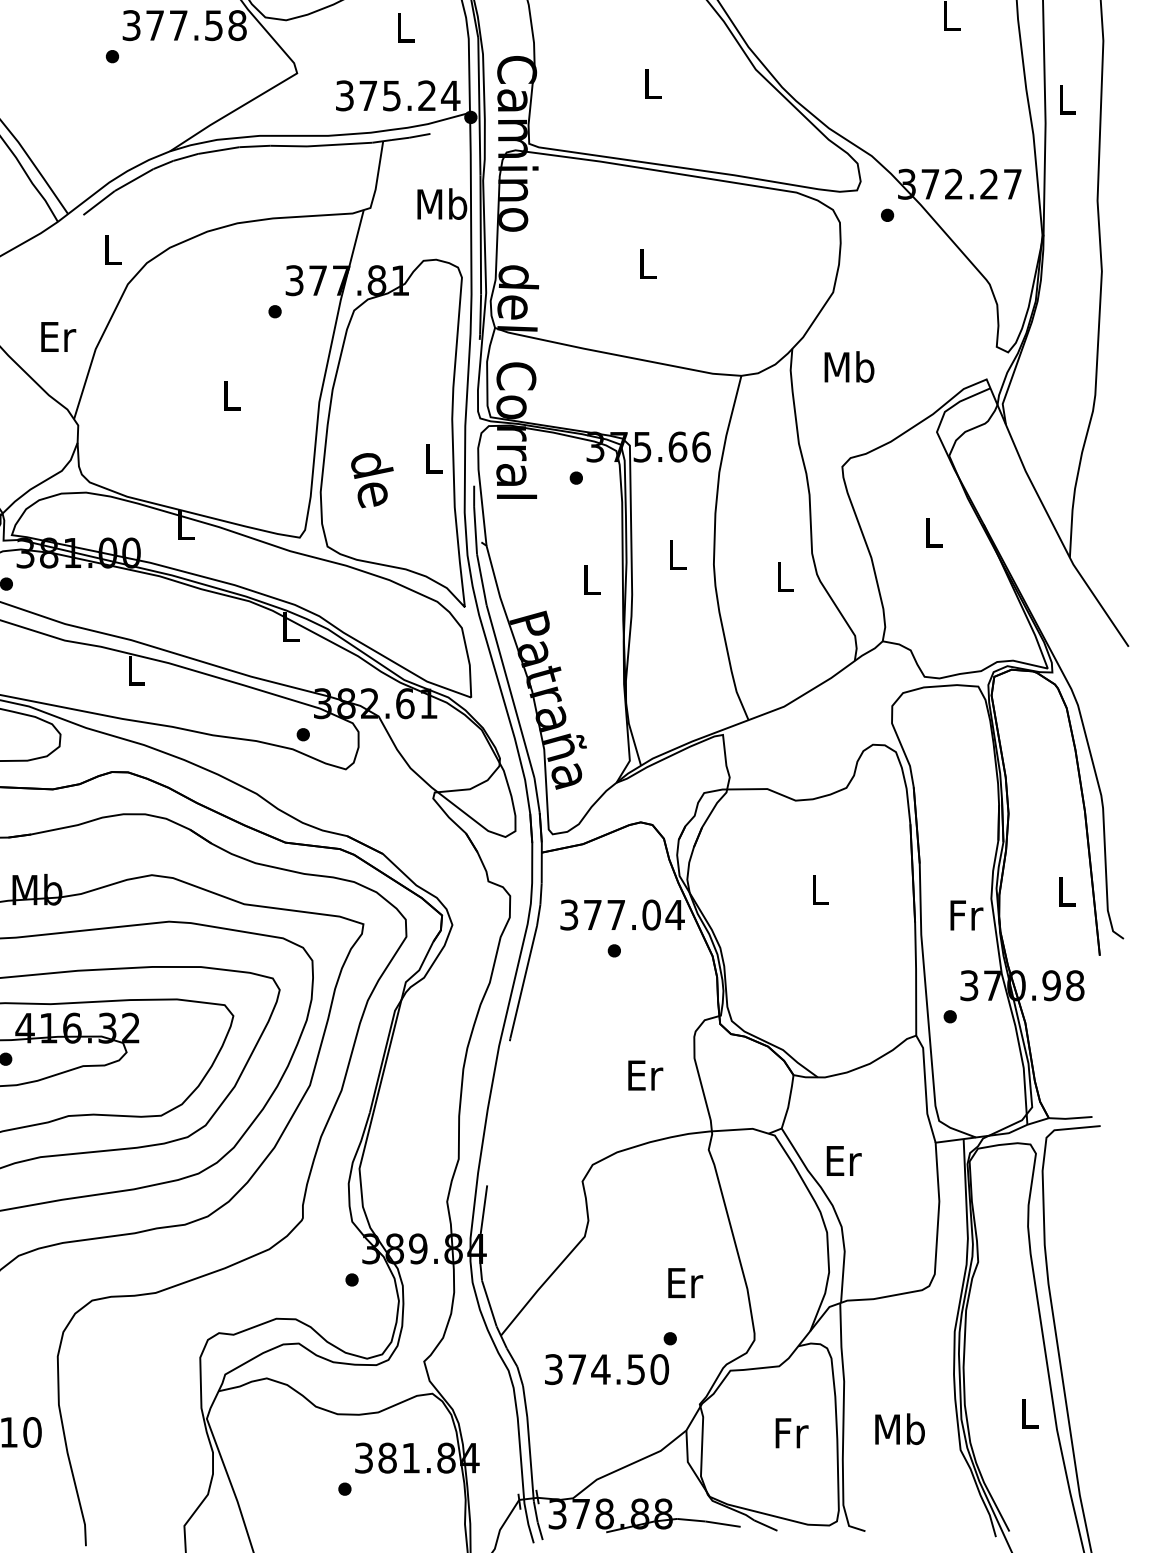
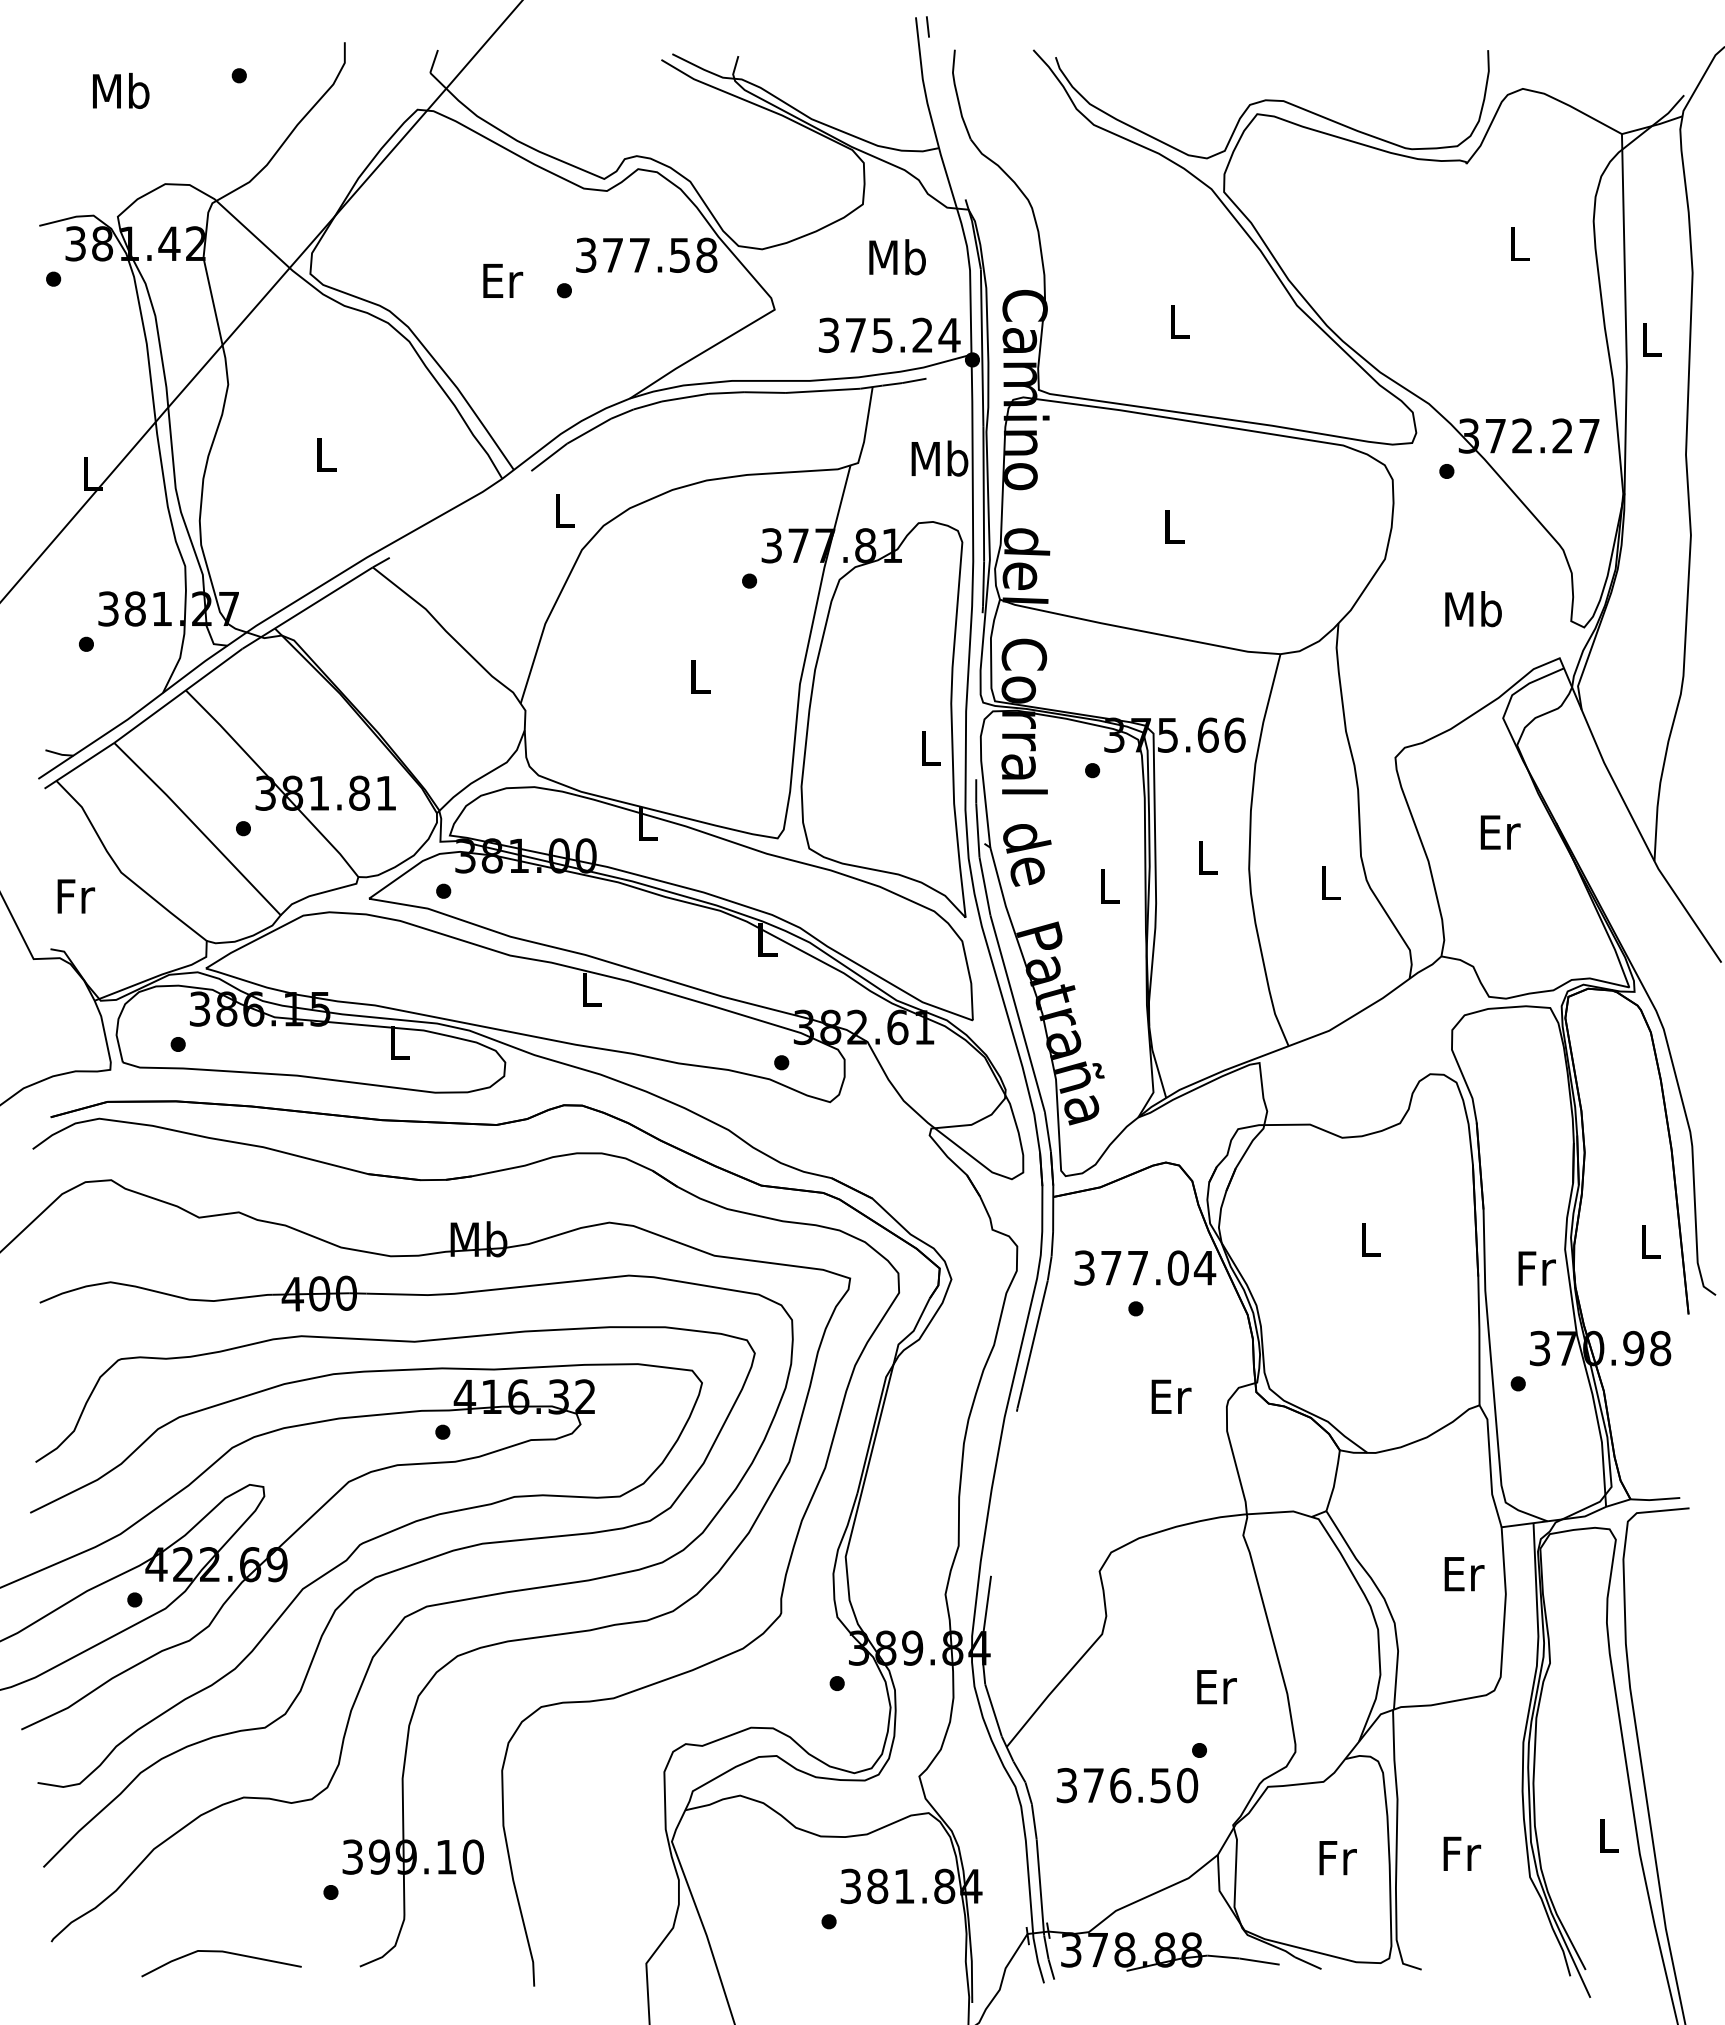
text: (405, 27) -> (897, 257), L -> Mb
text: (58, 336) -> (503, 280), moved
text: (849, 367) -> (1473, 609), moved
text: (372, 480) -> (1027, 855), moved
text: (934, 532) -> (1500, 832), L -> Er
text: (645, 1075) -> (1171, 1396), moved
text: (844, 1161) -> (1464, 1574), moved
text: (600, 1369) -> (1120, 1785), 374.50 -> 376.50
text: (900, 1429) -> (1461, 1853), Mb -> Fr

